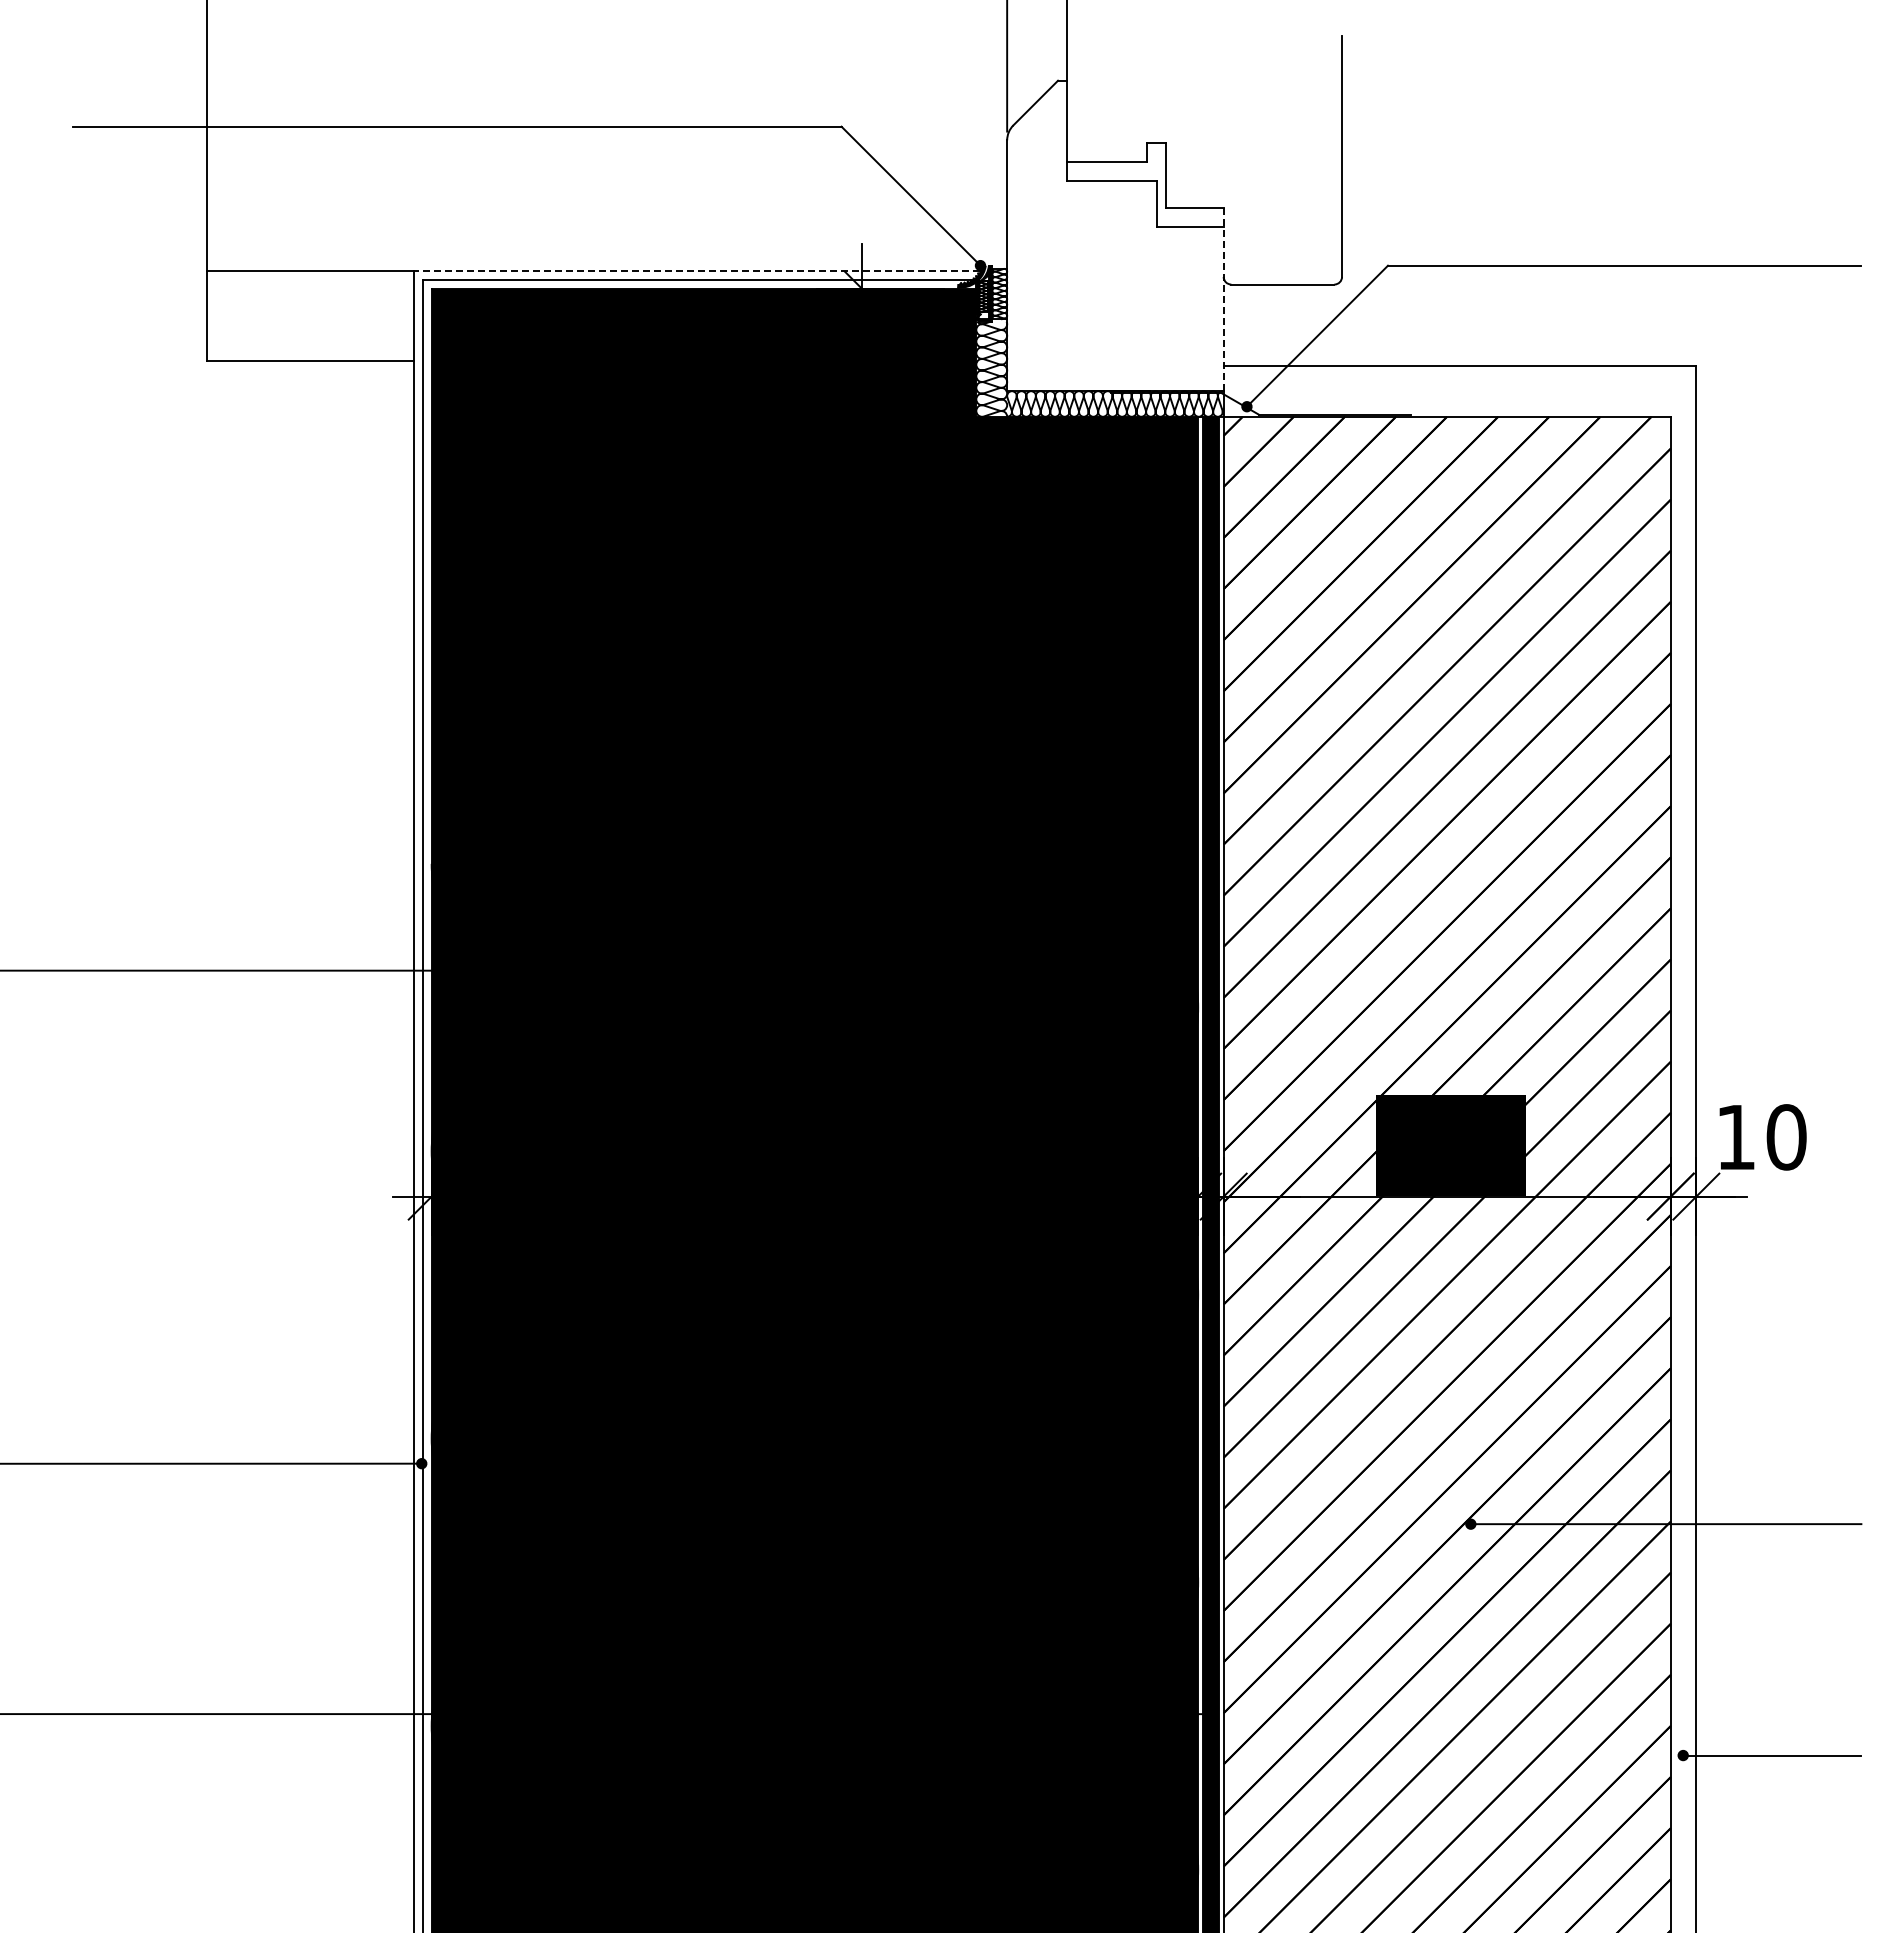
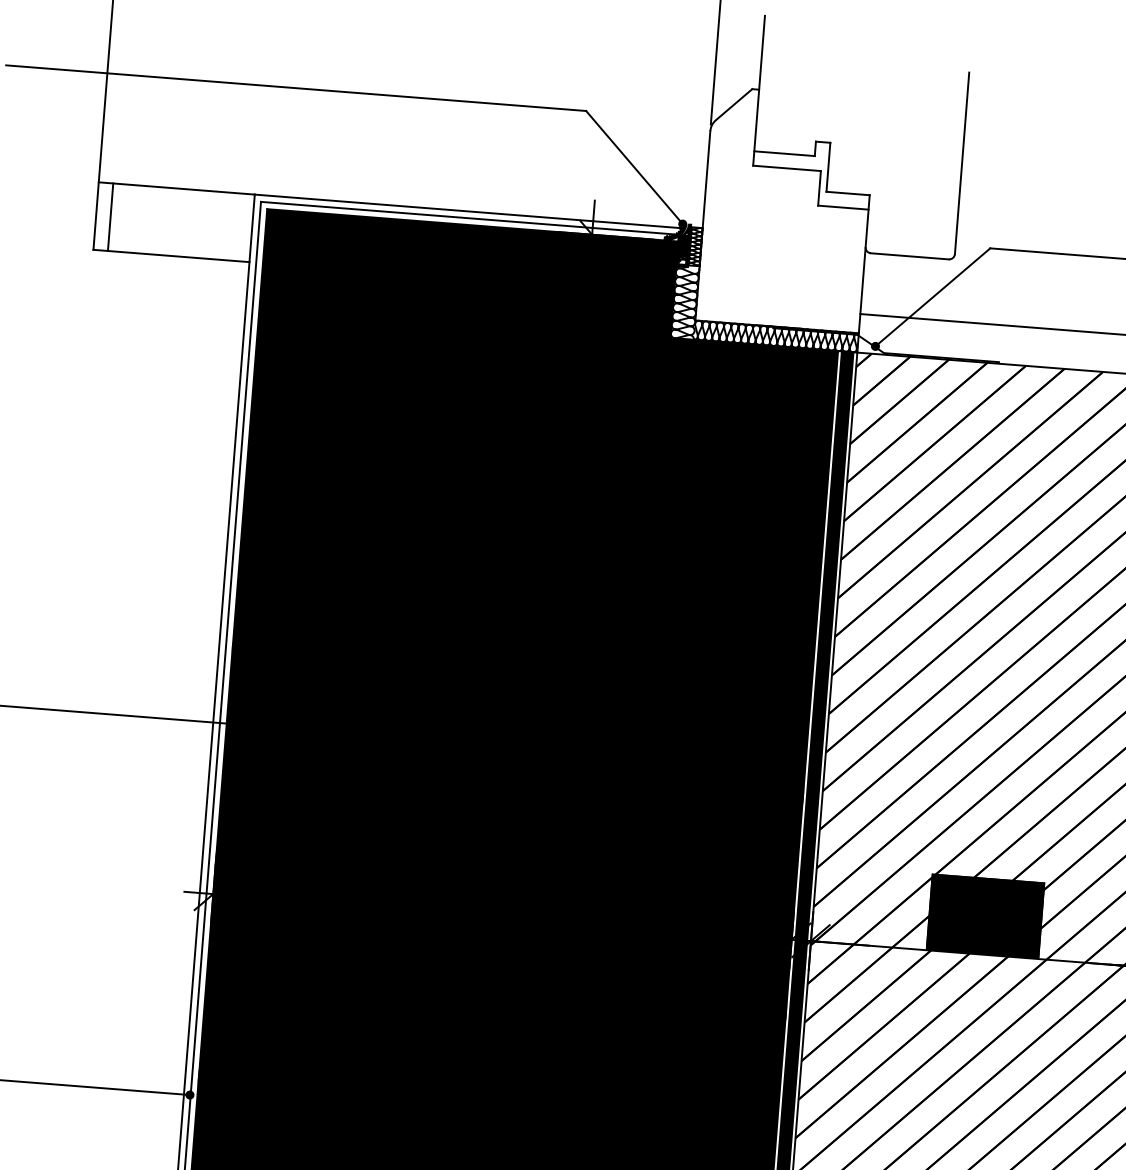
line: (696, 271) -> (468, 211), dashed -> solid
line: (1223, 299) -> (864, 264), dashed -> solid
line: (226, 315) -> (110, 216), added

